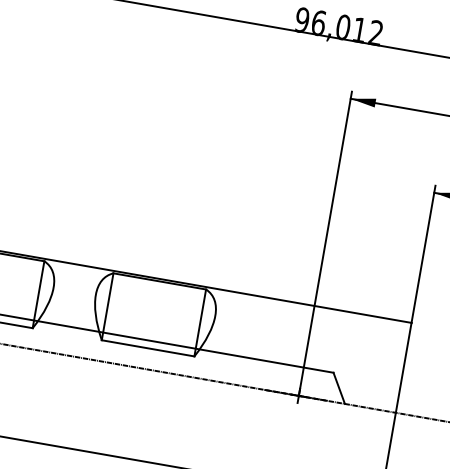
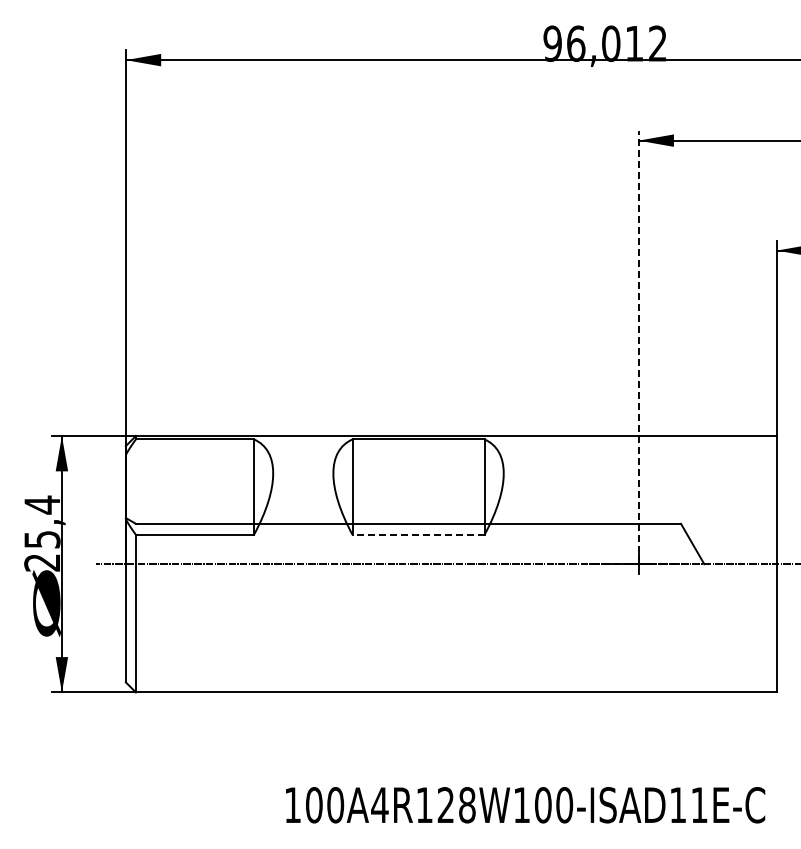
line: (325, 243) -> (638, 347), solid -> dashed
line: (148, 348) -> (418, 534), solid -> dashed

